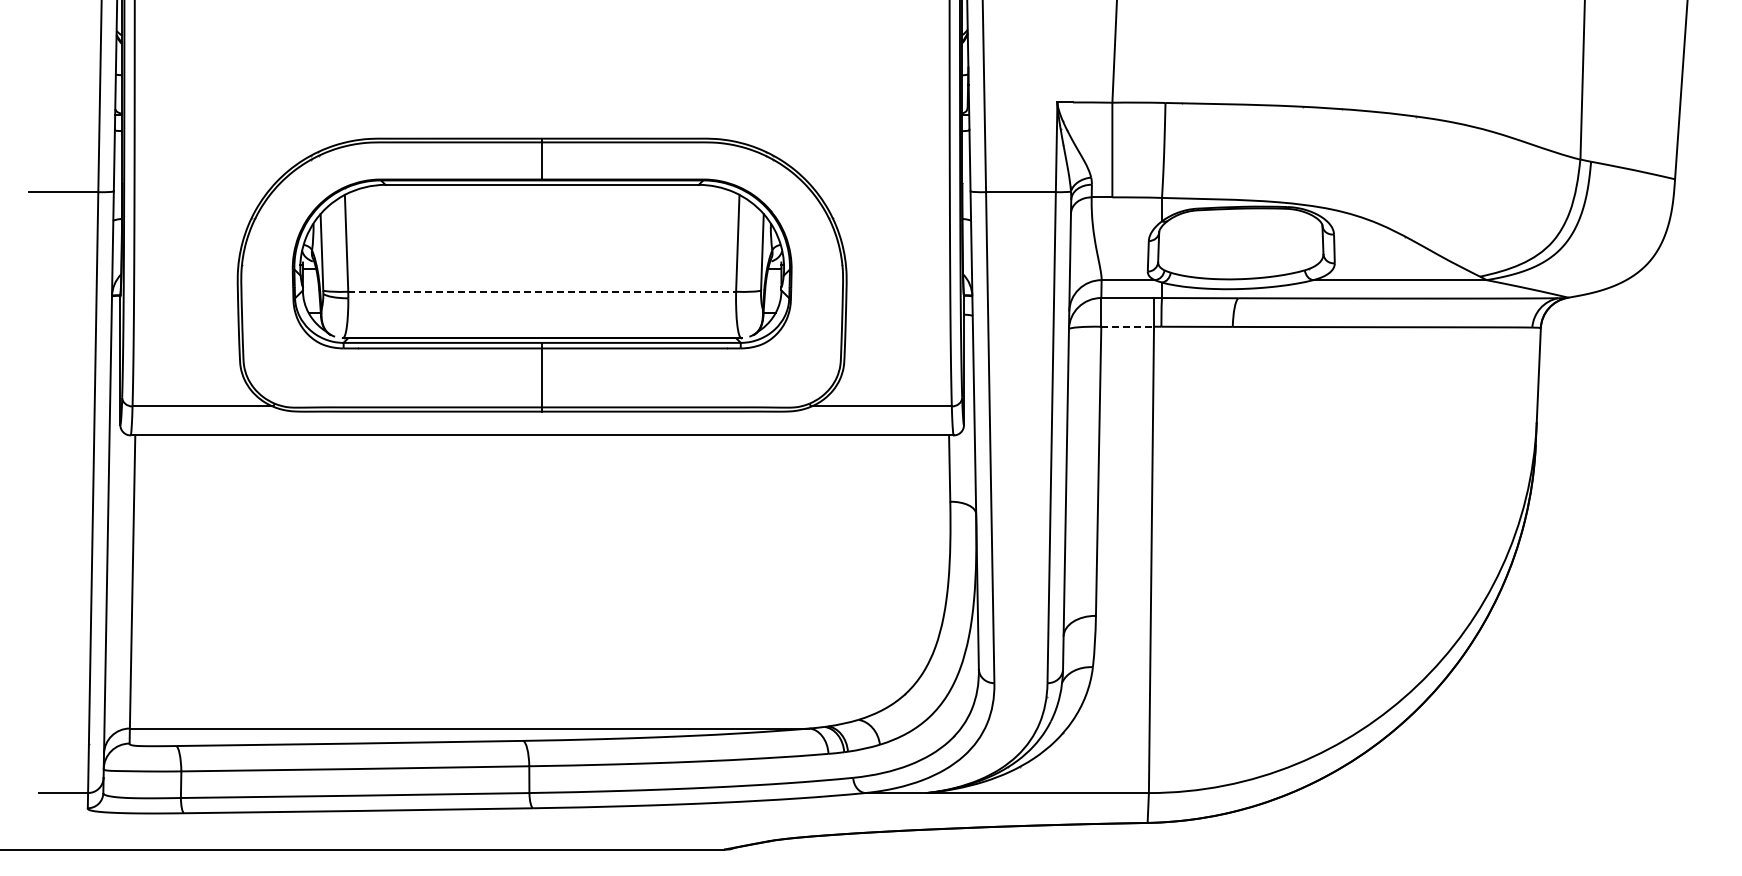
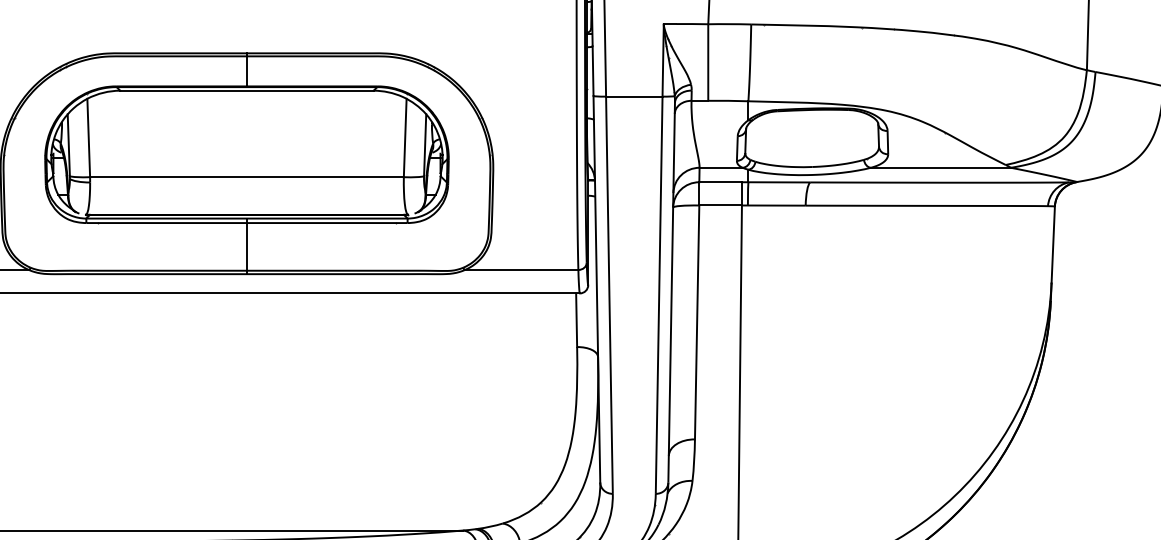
line: (542, 291) -> (247, 176), dashed -> solid
line: (1128, 326) -> (721, 205), dashed -> solid

